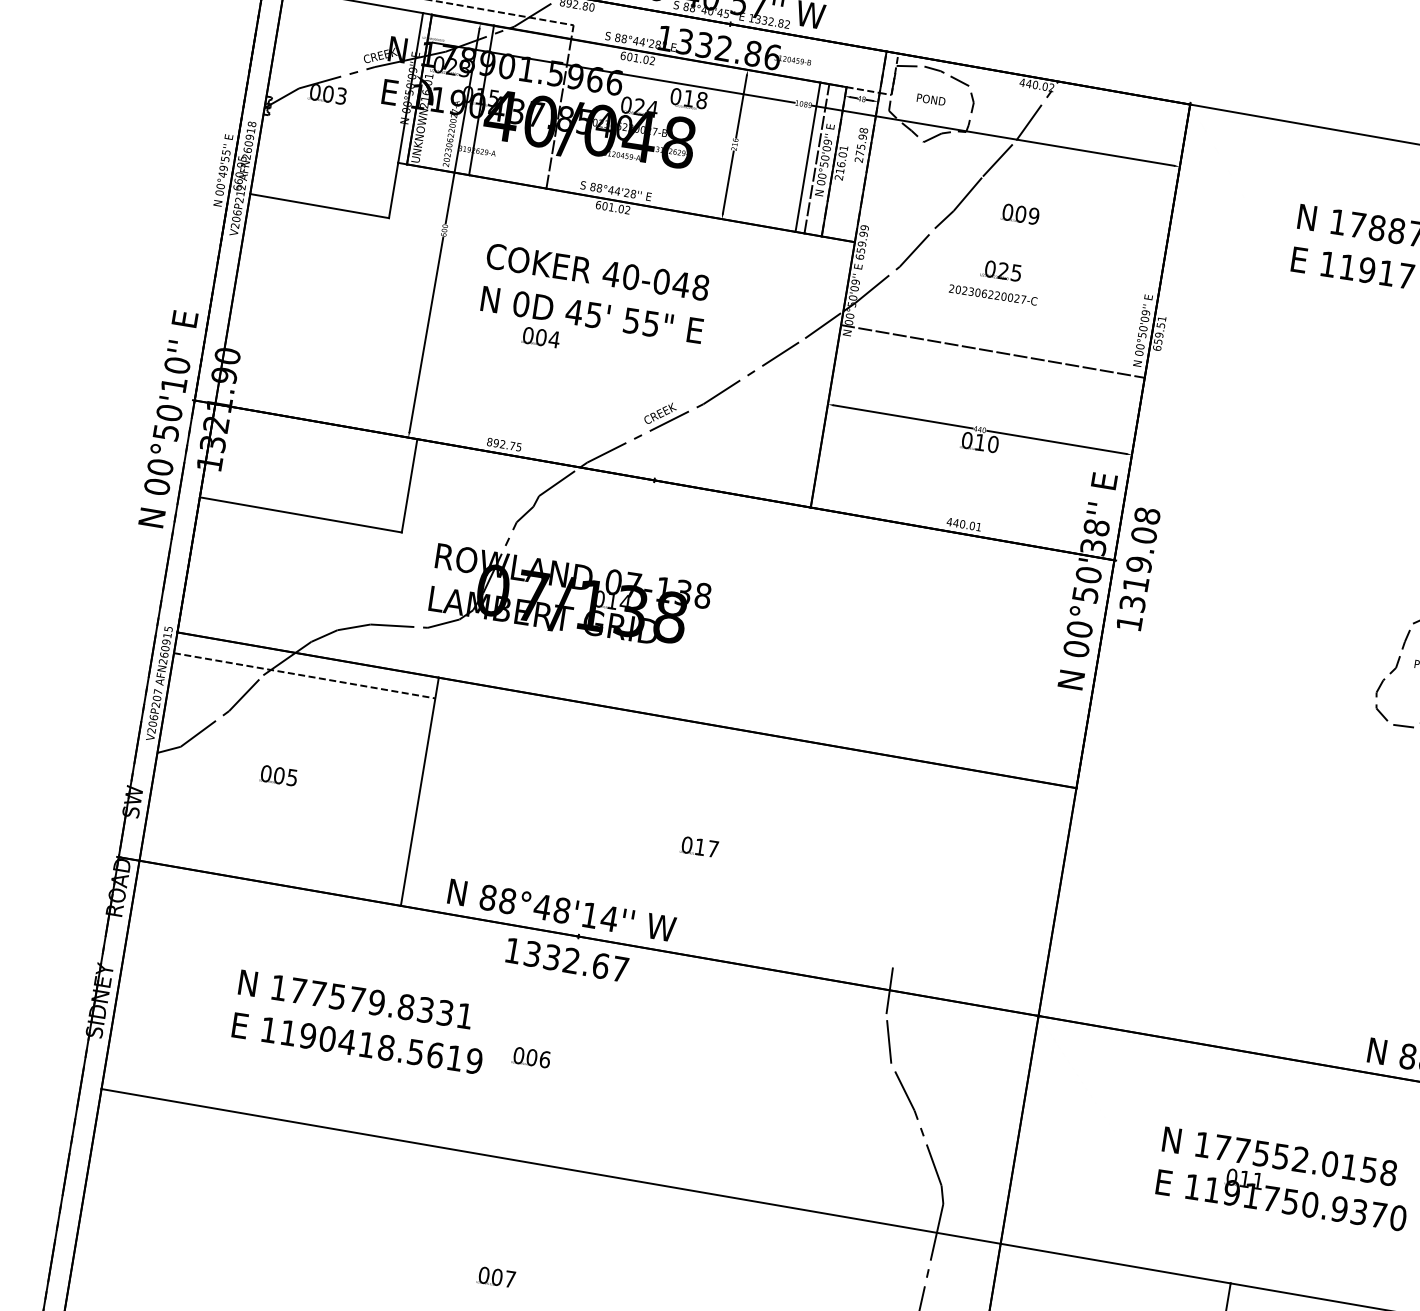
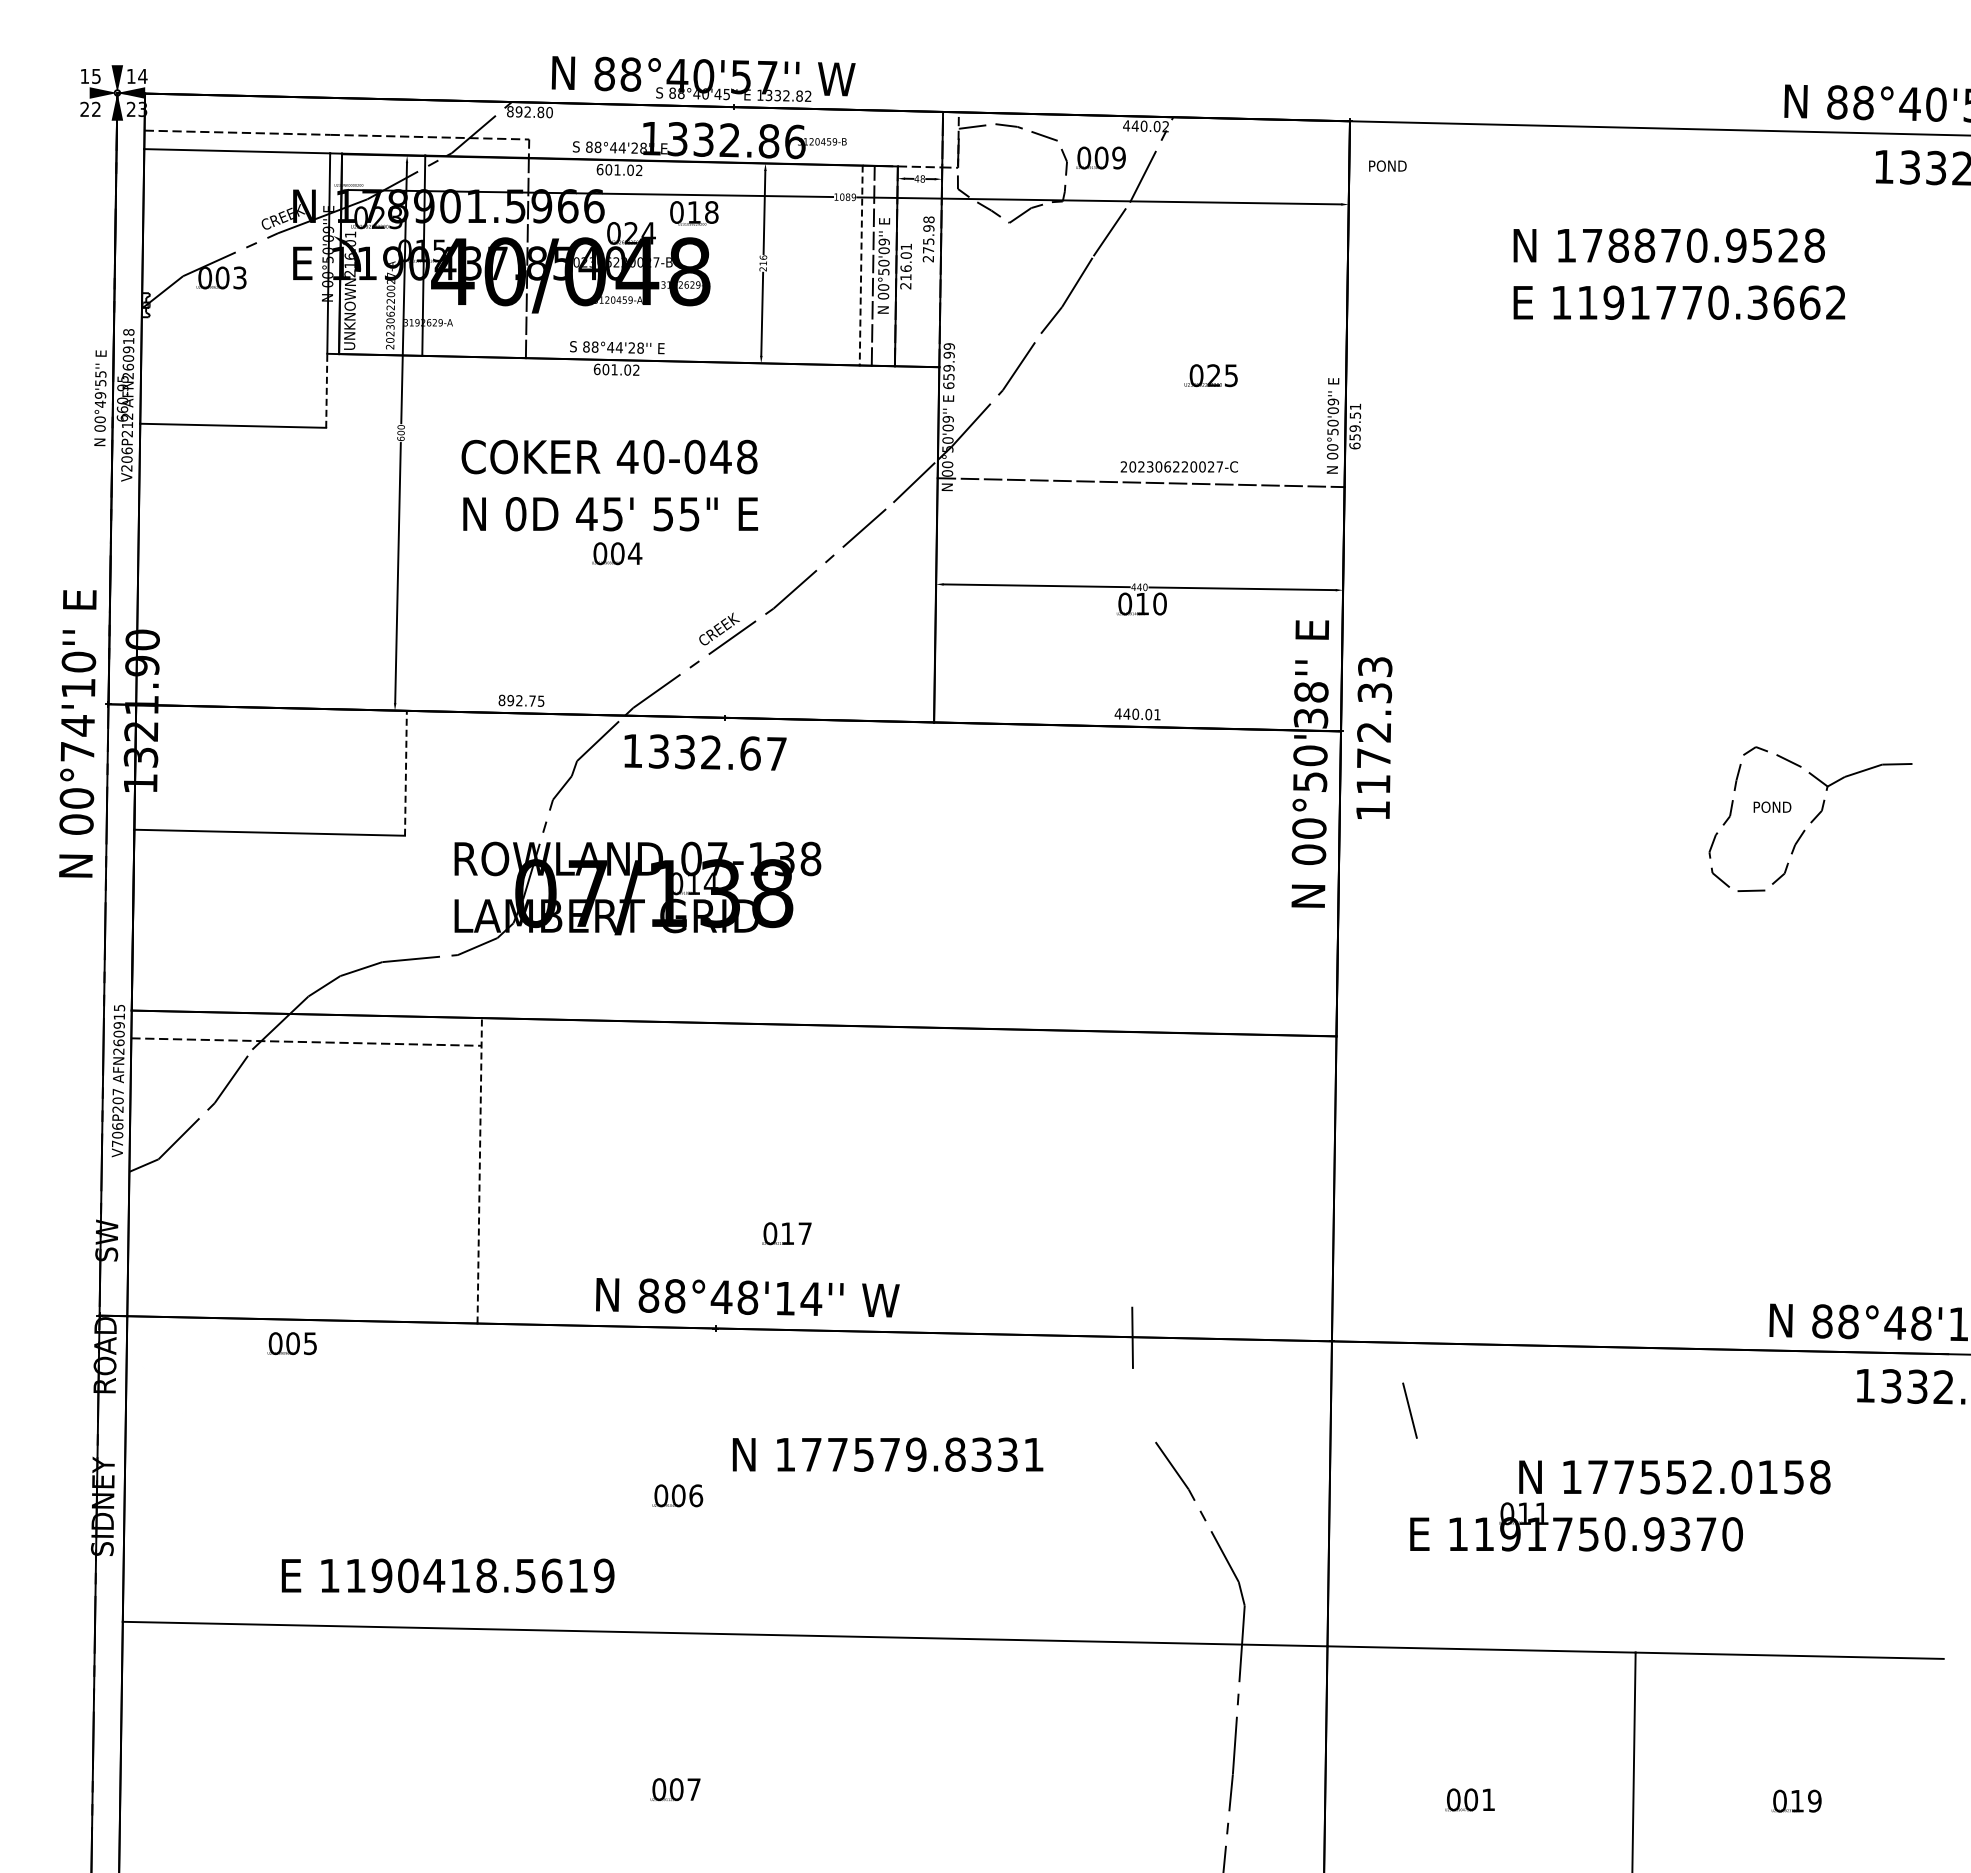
text: (931, 99) -> (1387, 165), moved
line: (808, 157) -> (861, 265), solid -> dashed
line: (393, 190) -> (326, 390), solid -> dashed
text: (1020, 213) -> (1100, 157), moved
text: (1000, 270) -> (1210, 375), moved
text: (992, 294) -> (1178, 466), moved
text: (541, 337) -> (617, 553), moved
text: (167, 422) -> (77, 738), 00°50'10'' -> 00°74'10''
line: (409, 485) -> (405, 772), solid -> dashed
text: (1140, 559) -> (1374, 725), 1319.08 -> 1172.33
text: (151, 730) -> (117, 1143), V206P207 -> V706P207
text: (278, 775) -> (291, 1343), moved
line: (419, 791) -> (479, 1170), solid -> dashed
text: (699, 846) -> (786, 1233), moved
text: (561, 910) -> (747, 1297), moved
text: (567, 960) -> (705, 752), moved
text: (355, 999) -> (887, 1454), moved
line: (888, 1041) -> (1409, 1410), moved
text: (357, 1043) -> (447, 1575), moved
text: (1282, 1194) -> (1576, 1526), moved

